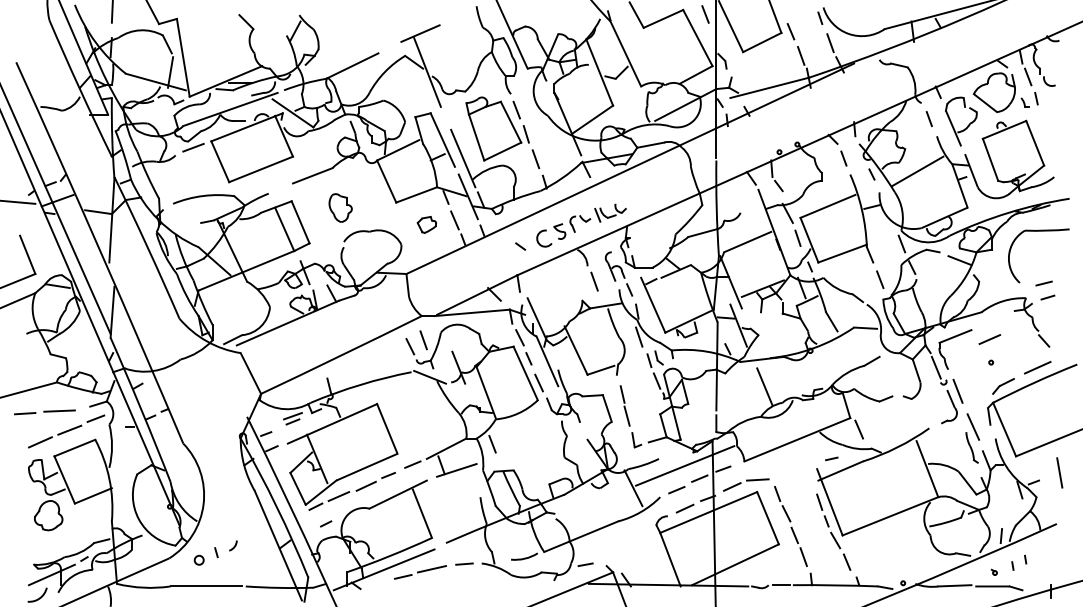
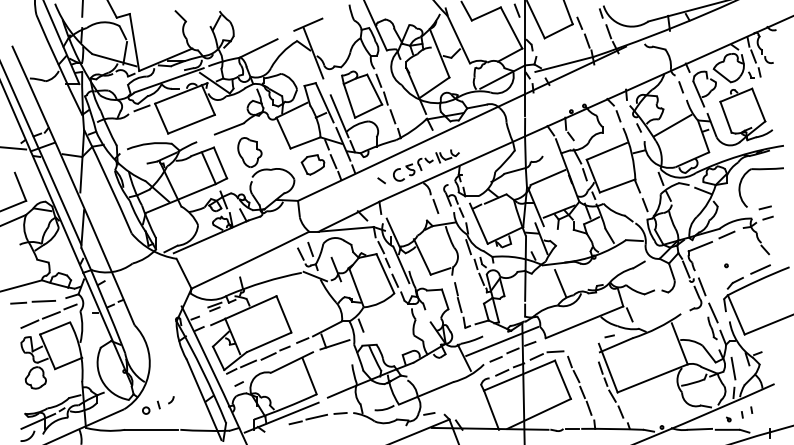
part: (340, 207) -> (249, 152), size x1.43
part: (426, 224) -> (312, 164), size x1.67
line: (989, 339) -> (726, 234), moved
line: (1059, 472) -> (733, 368), moved

